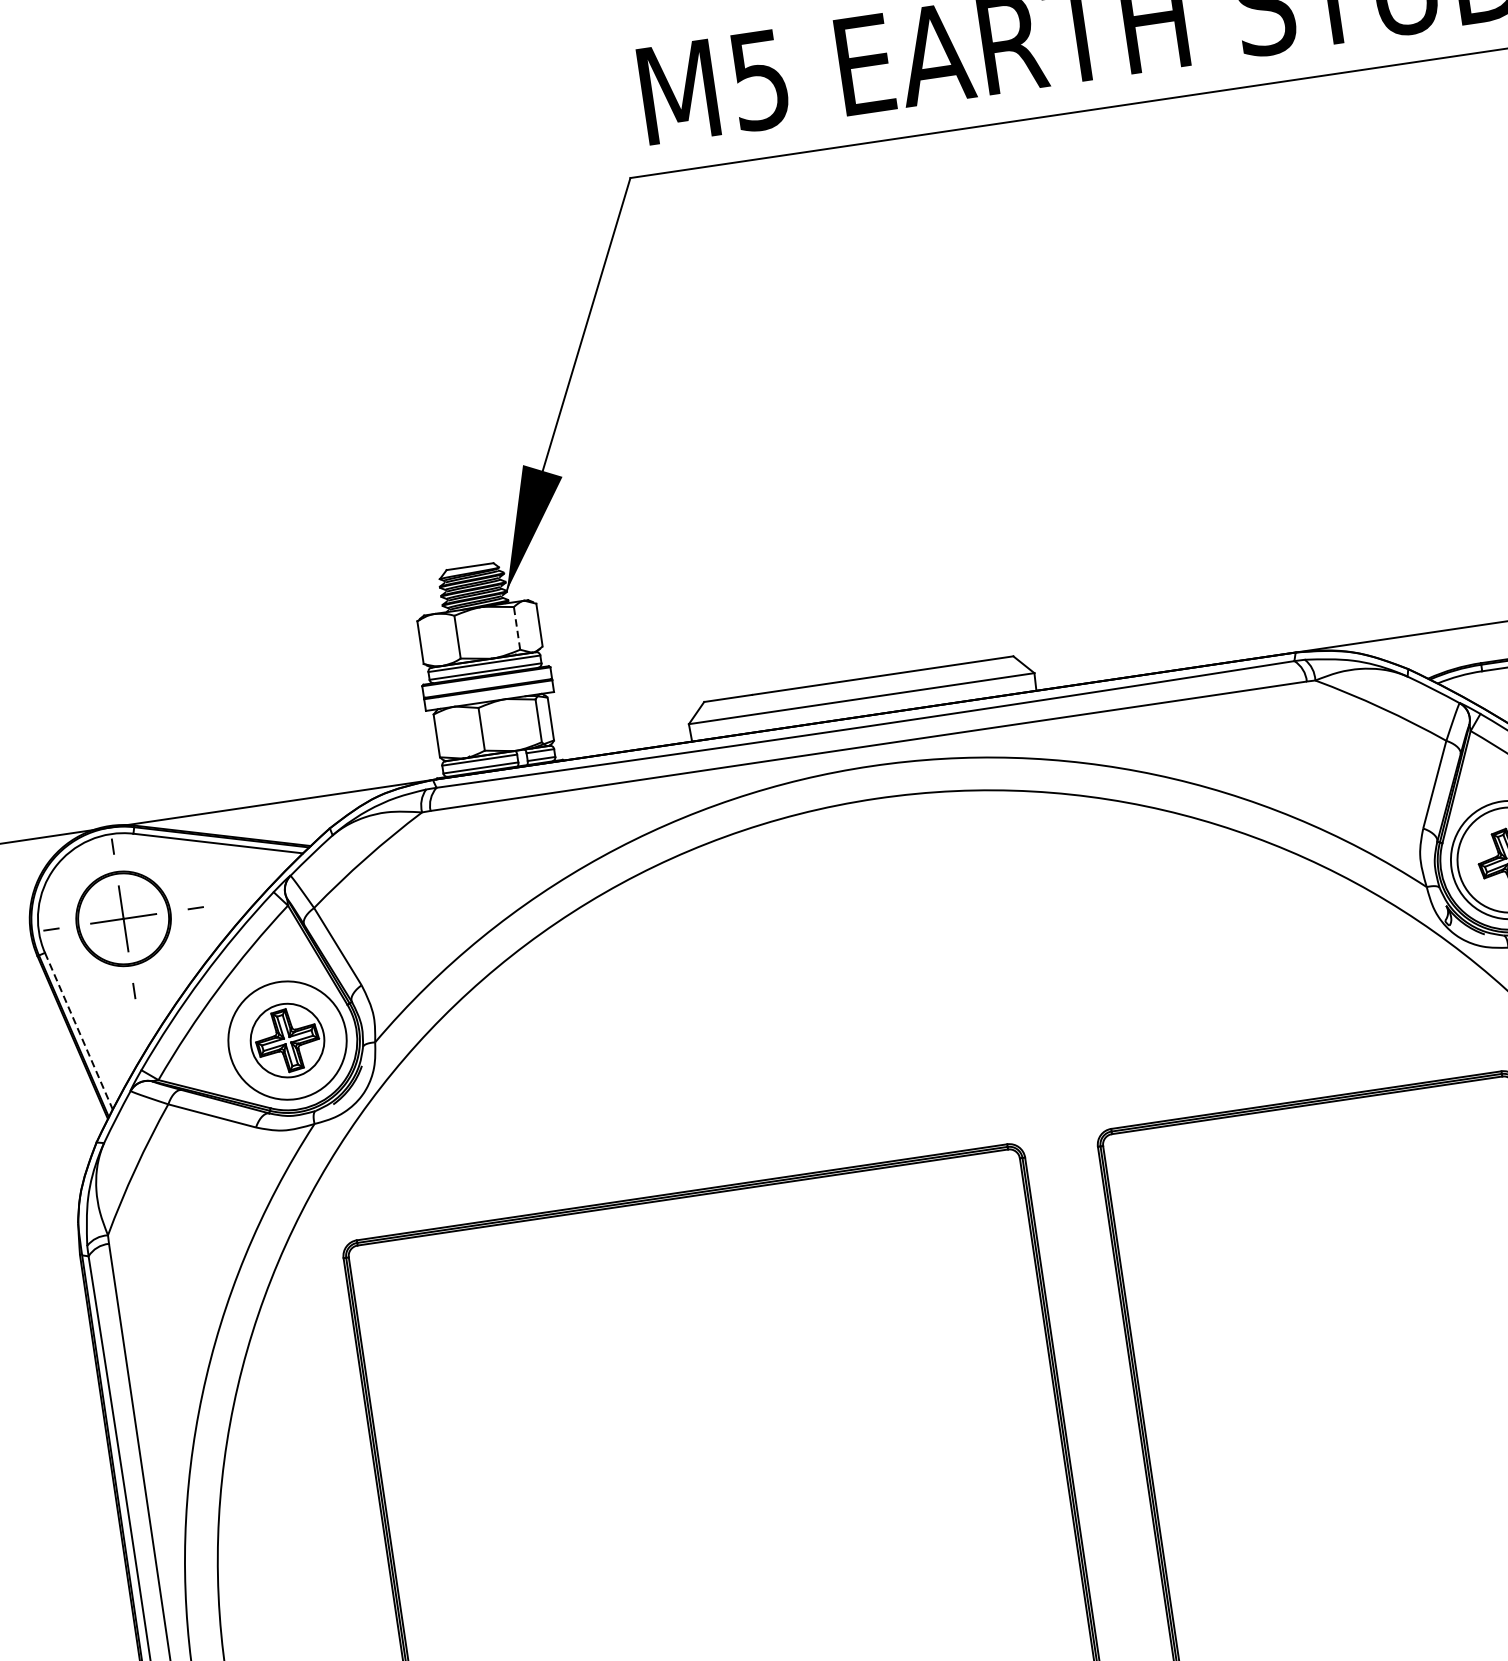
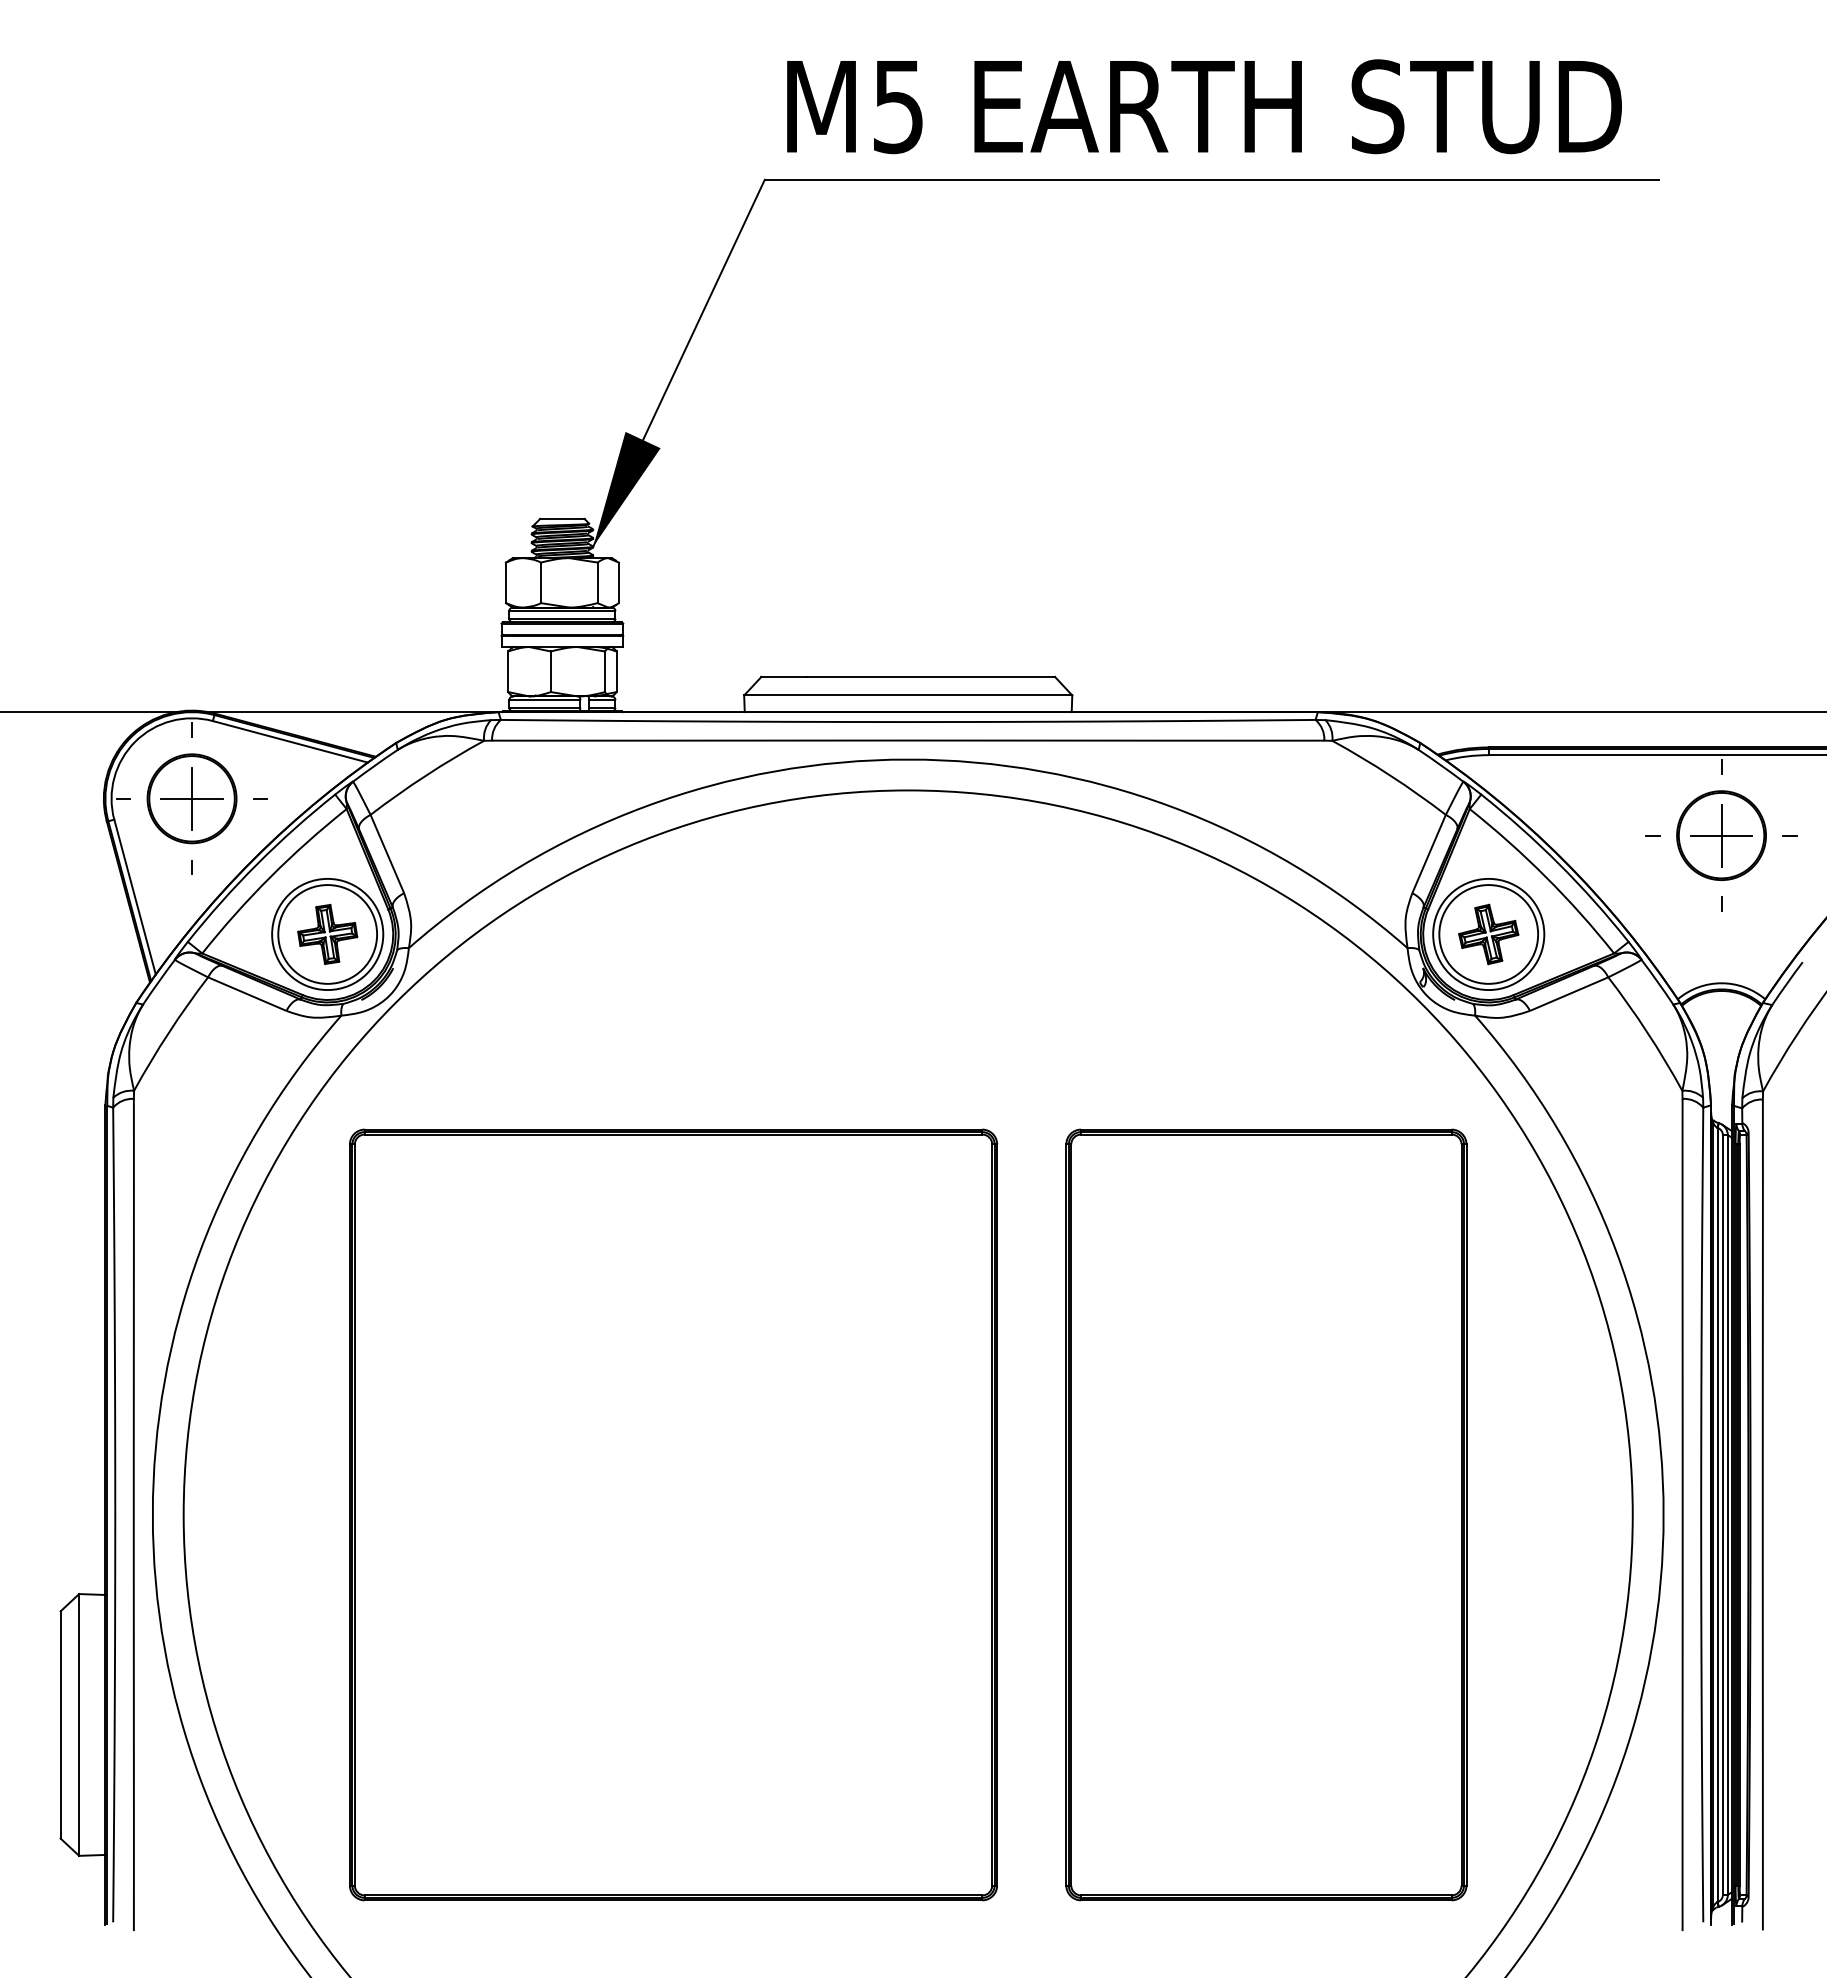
line: (516, 628) -> (597, 582), dashed -> solid
line: (79, 1031) -> (135, 897), dashed -> solid
circle: (287, 1040) -> (327, 934), size x1.43

